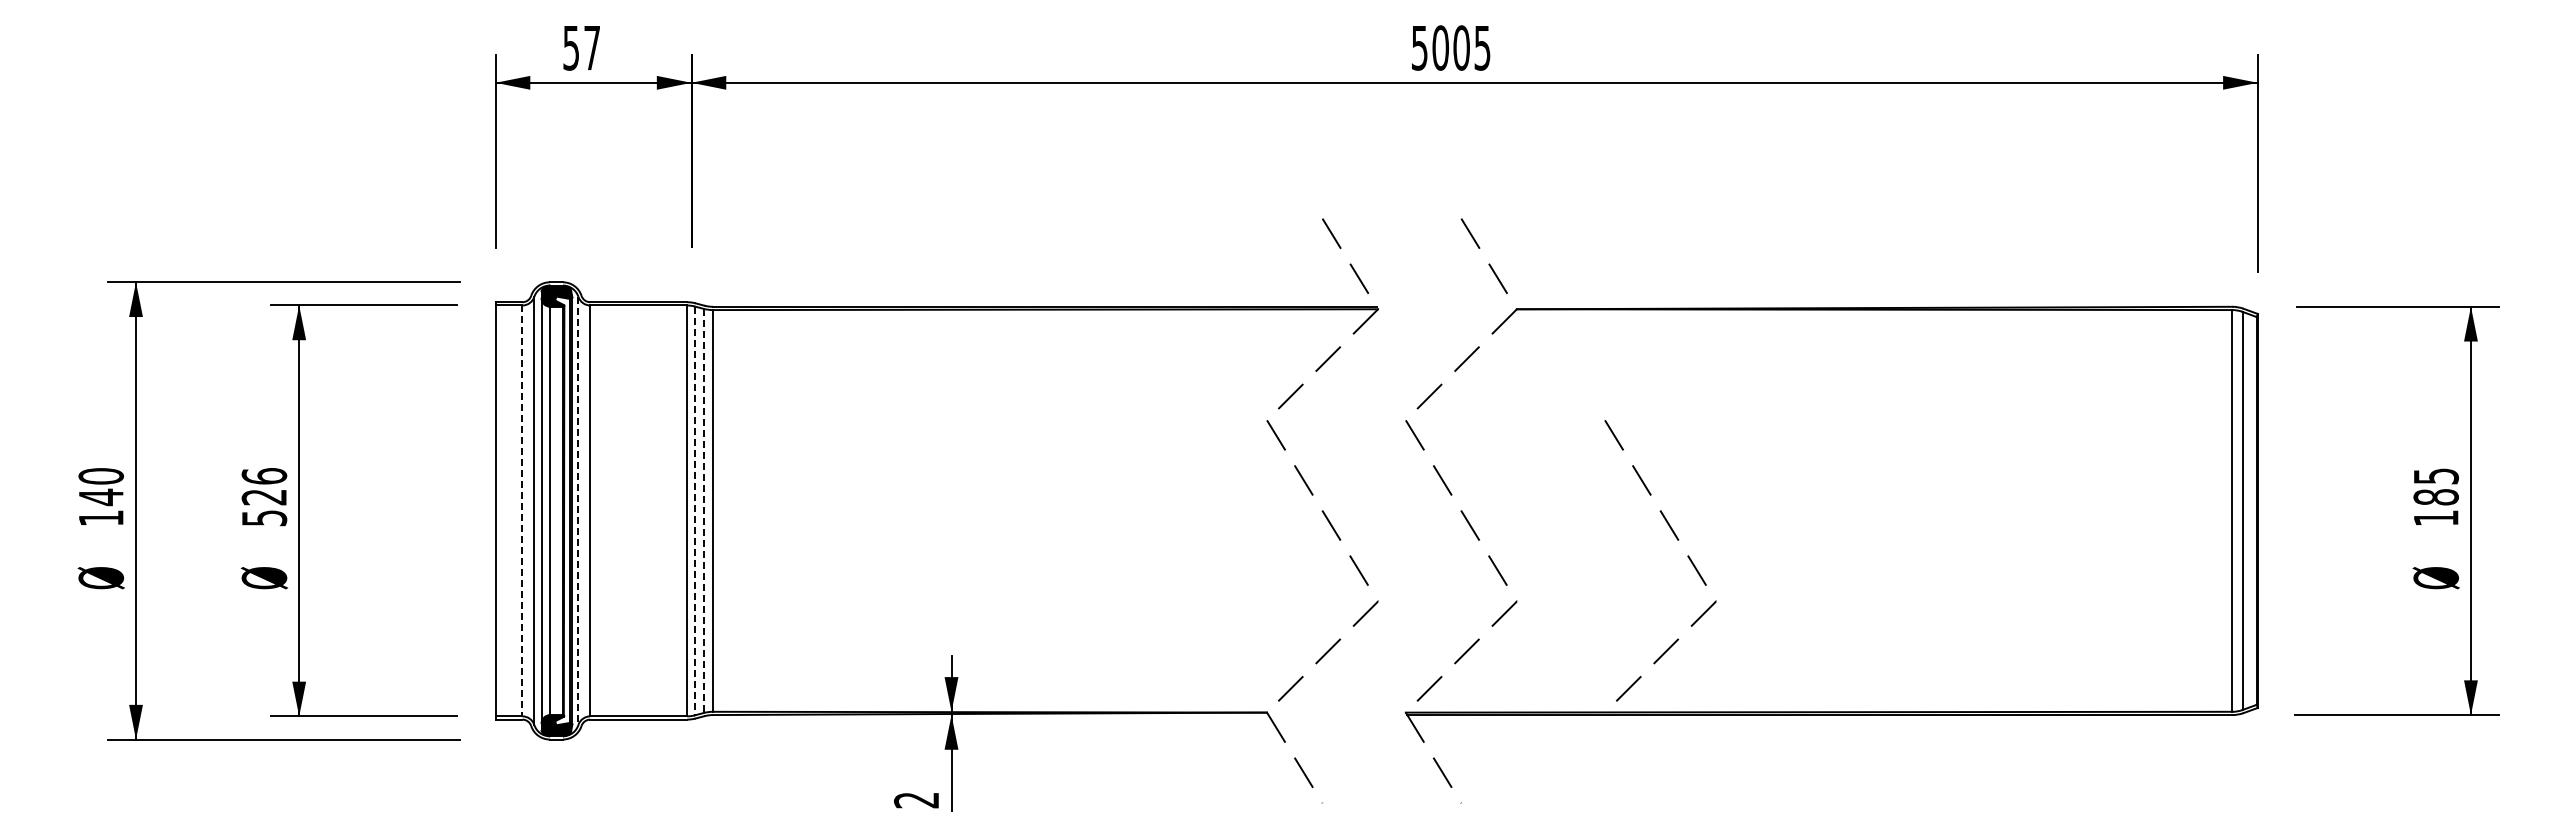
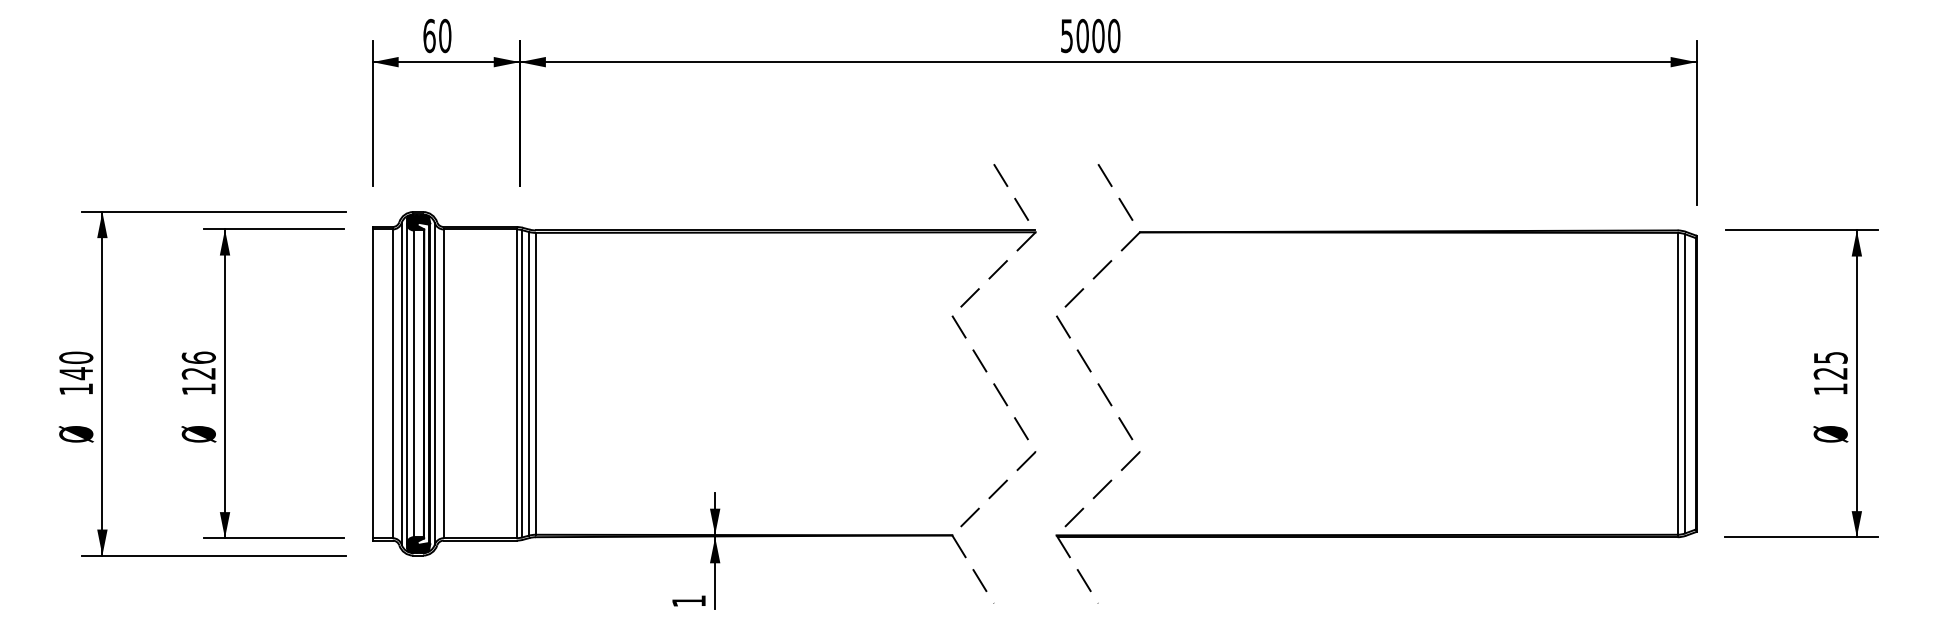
text: (581, 47) -> (437, 35), 57 -> 60
text: (1482, 47) -> (1114, 35), 5005 -> 5000
text: (2435, 497) -> (1830, 373), 185 -> 125
line: (522, 511) -> (392, 384), dashed -> solid
line: (578, 511) -> (434, 384), dashed -> solid
line: (694, 511) -> (522, 384), dashed -> solid
line: (703, 511) -> (528, 384), dashed -> solid
text: (264, 518) -> (198, 389), 526 -> 126
part: (1677, 540) -> (1260, 406), removed
text: (916, 800) -> (688, 601), 2 -> 1

